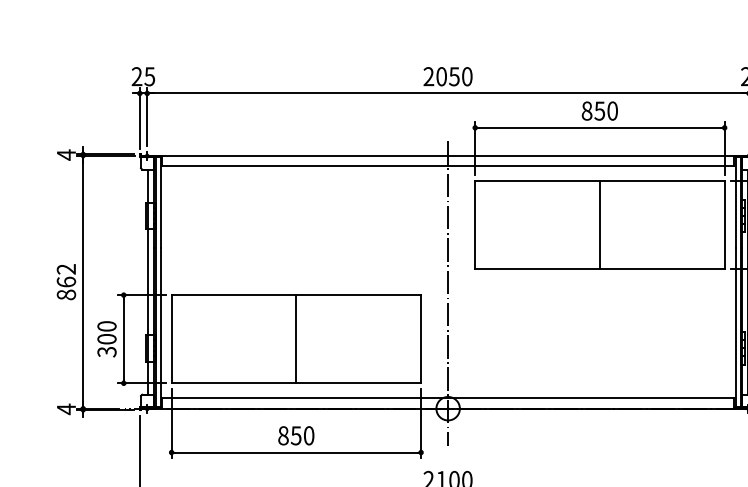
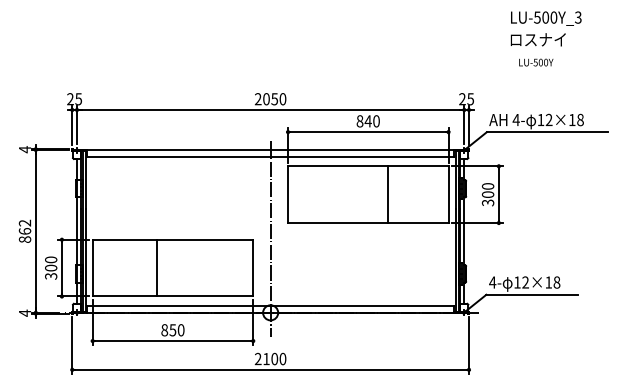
text: (598, 111) -> (367, 121), 850 -> 840
line: (600, 224) -> (388, 194), moved
line: (295, 338) -> (156, 267), moved

